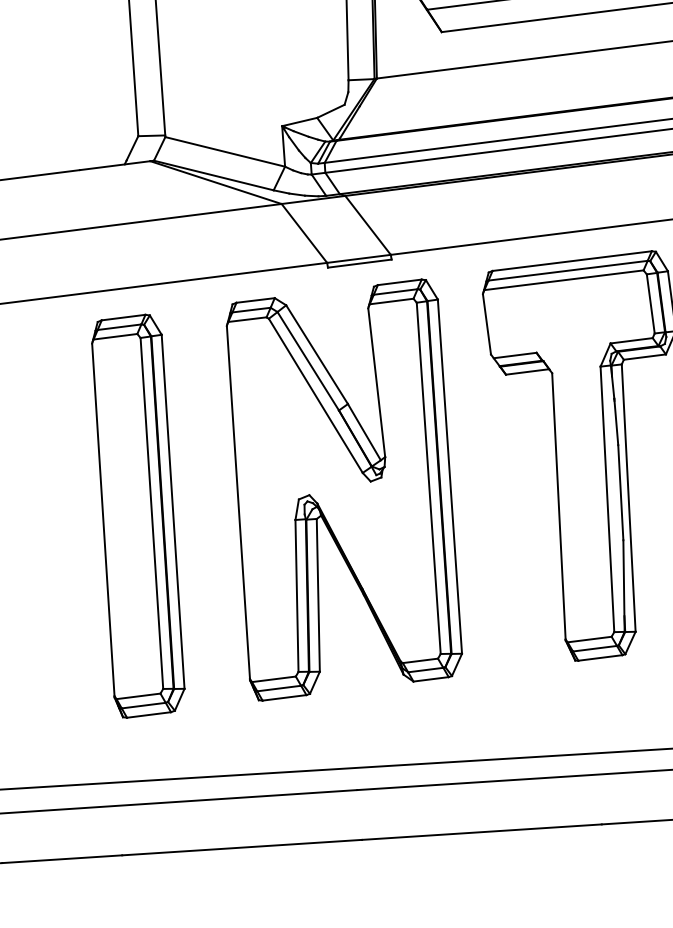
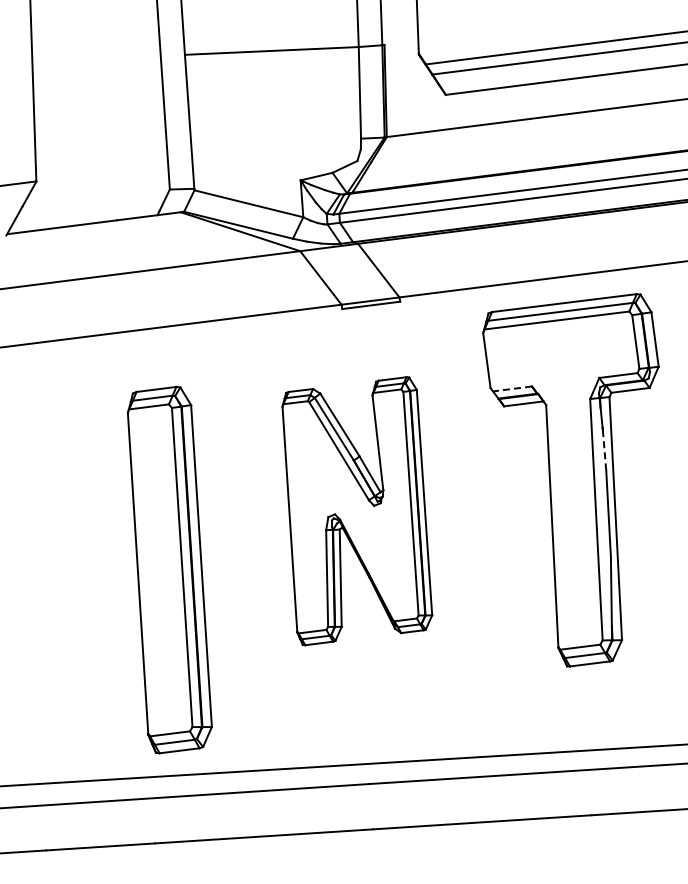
line: (515, 355) -> (512, 388), solid -> dashed
line: (616, 423) -> (604, 450), solid -> dashed
part: (344, 489) -> (357, 510), size x0.7
part: (137, 515) -> (169, 569), moved

